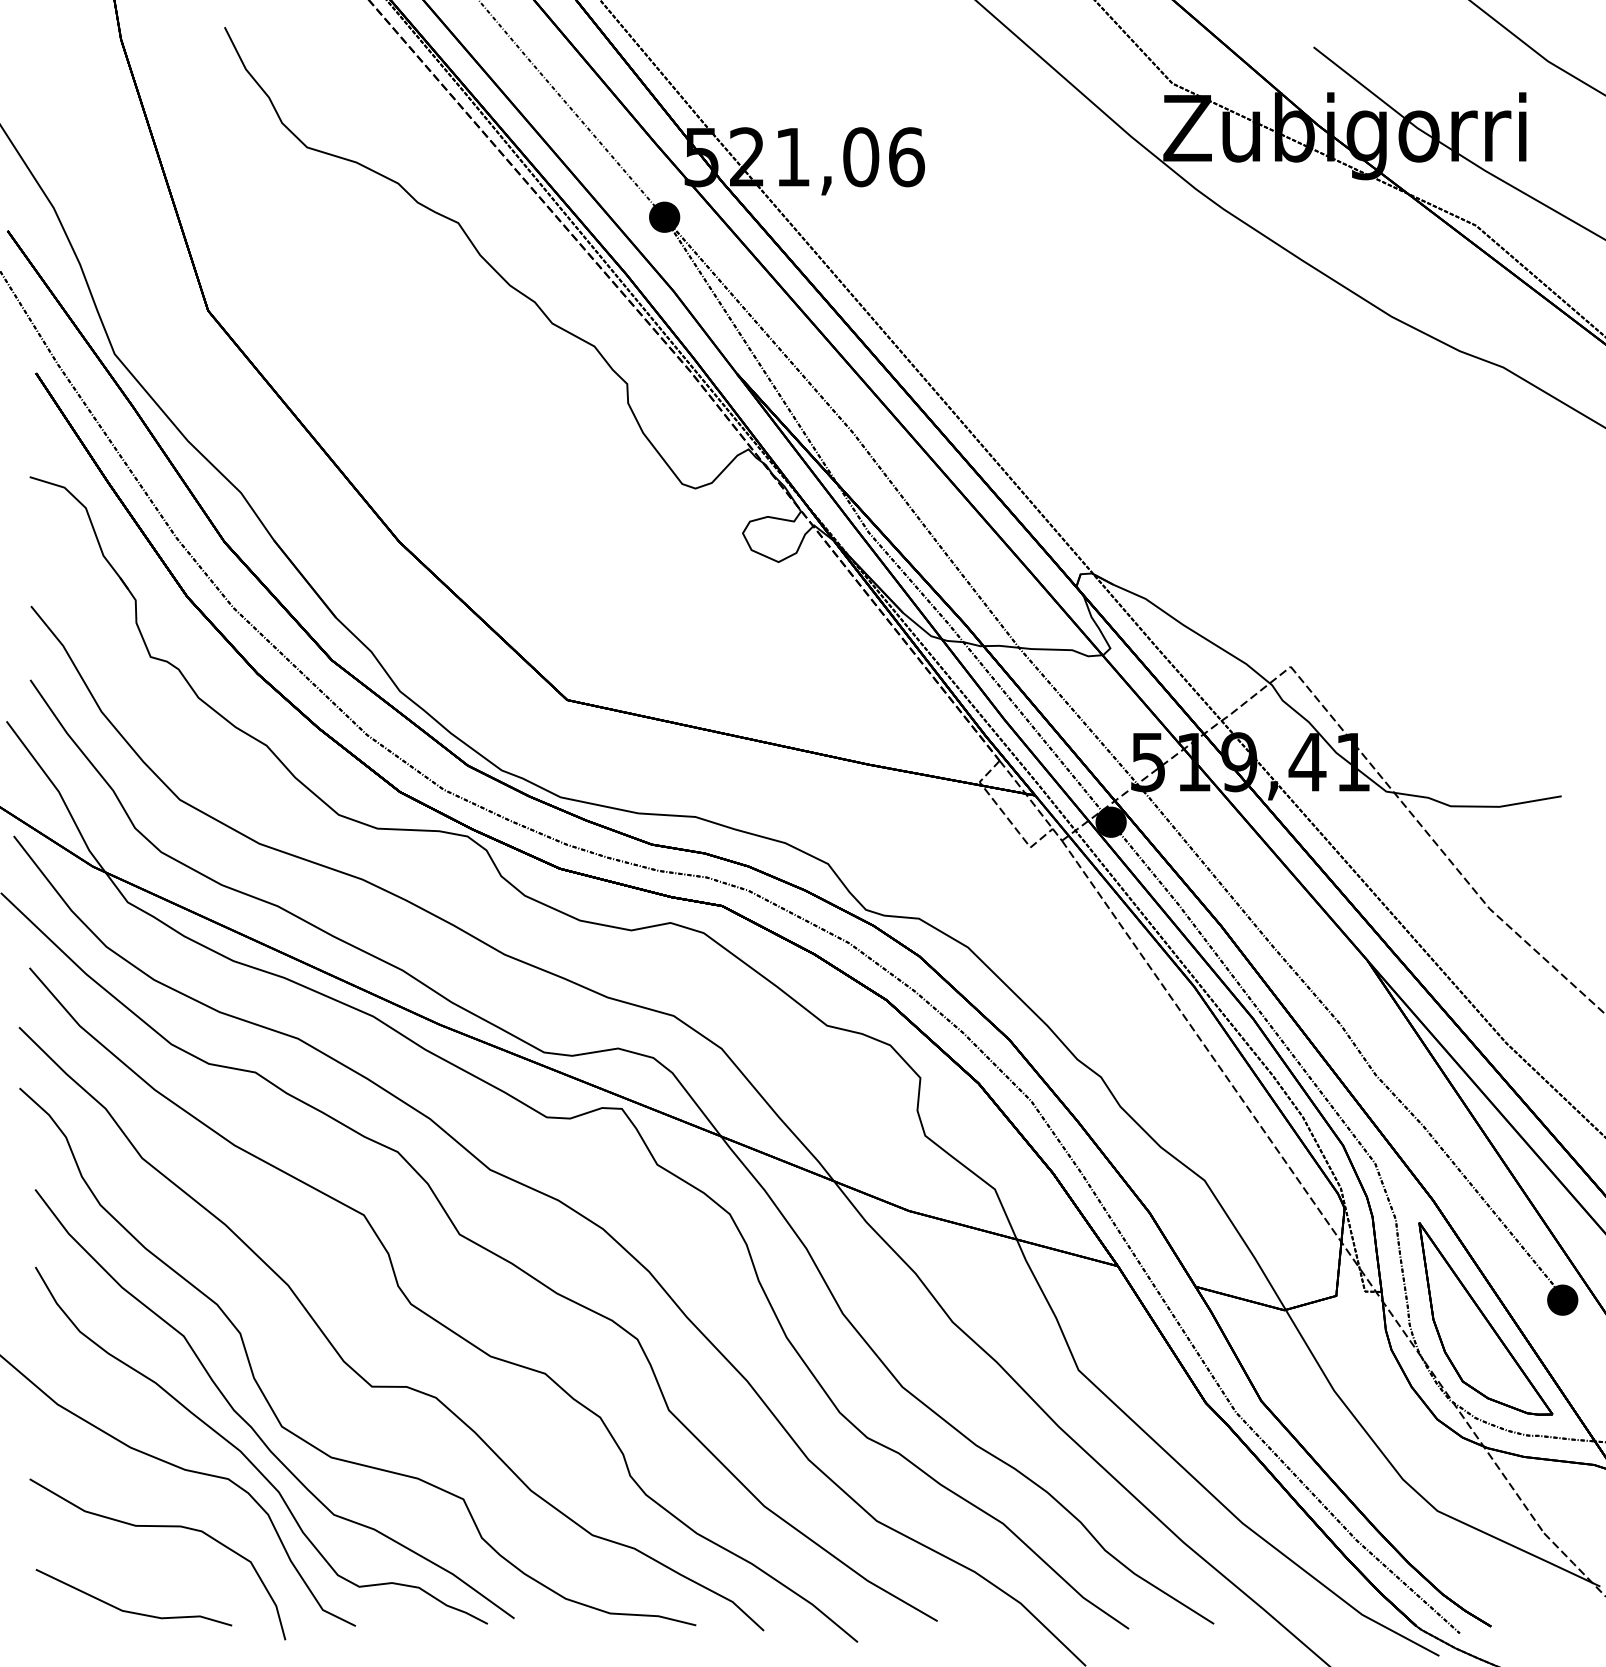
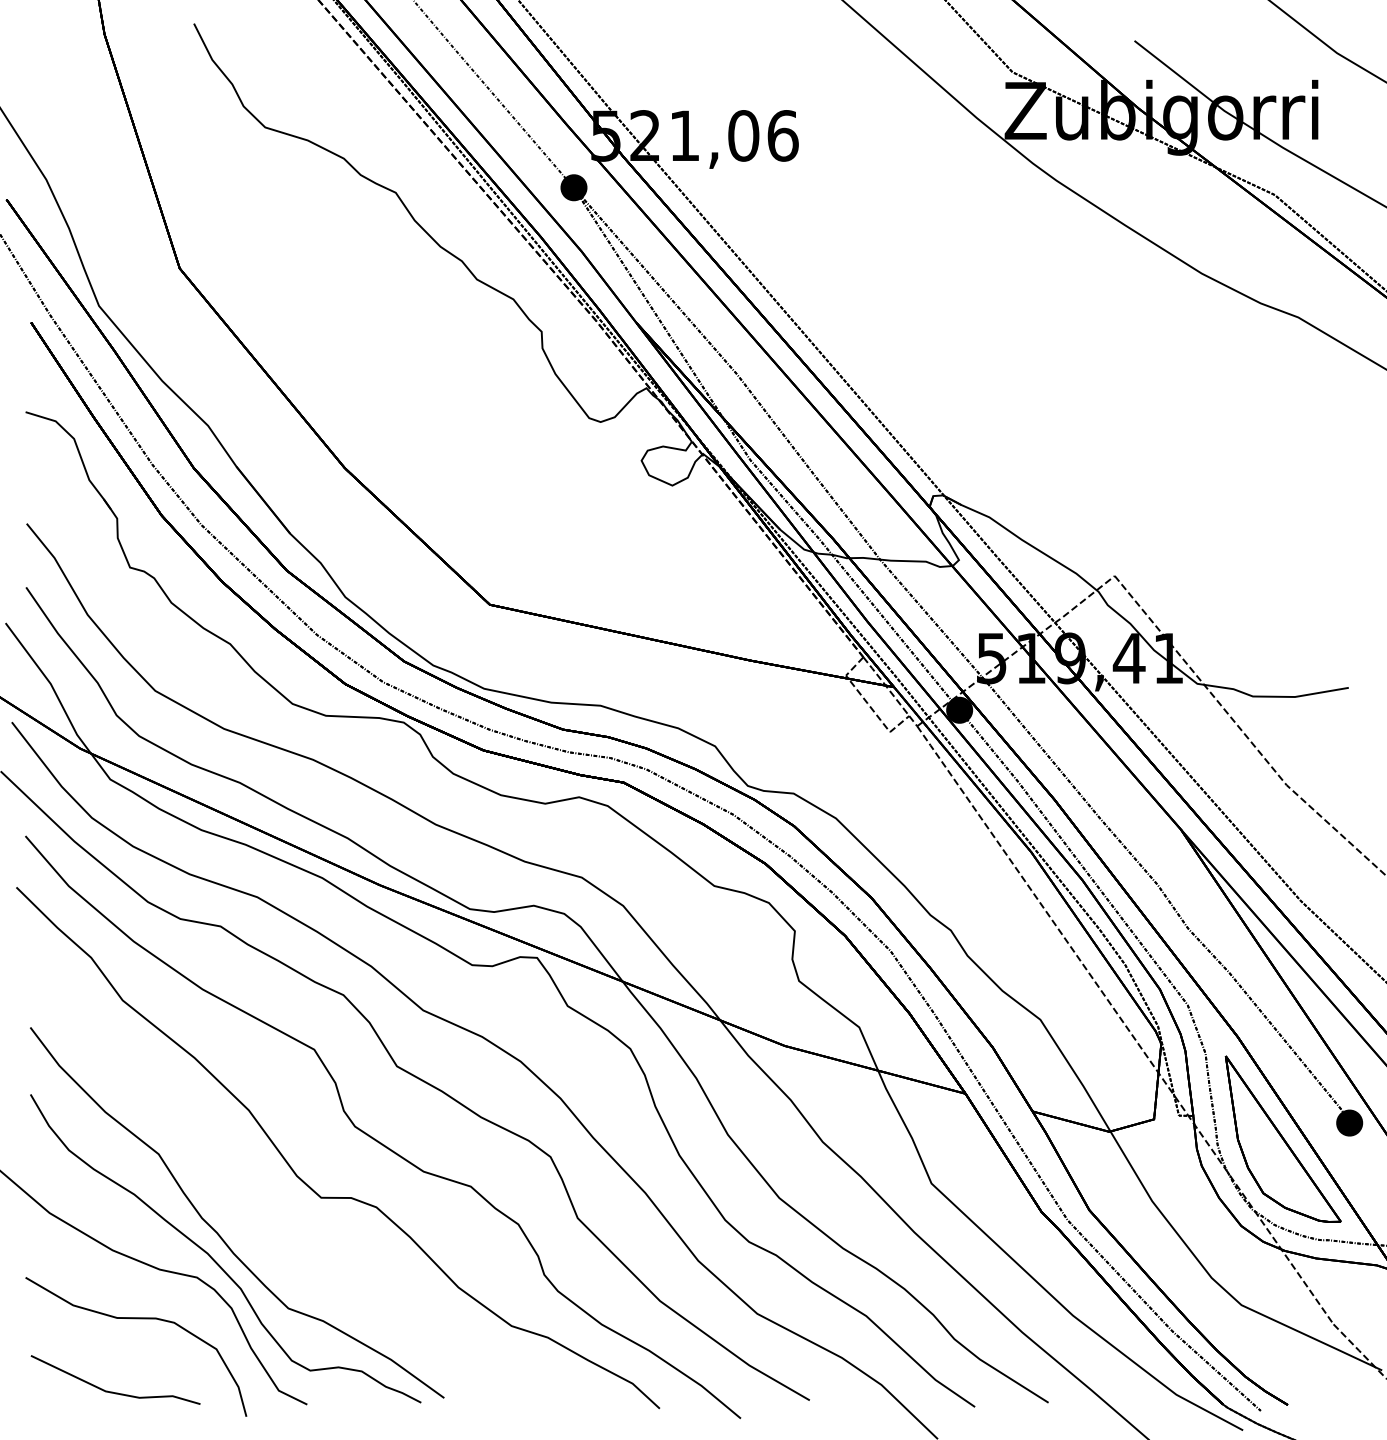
part: (306, 1440) -> (264, 1244), removed

